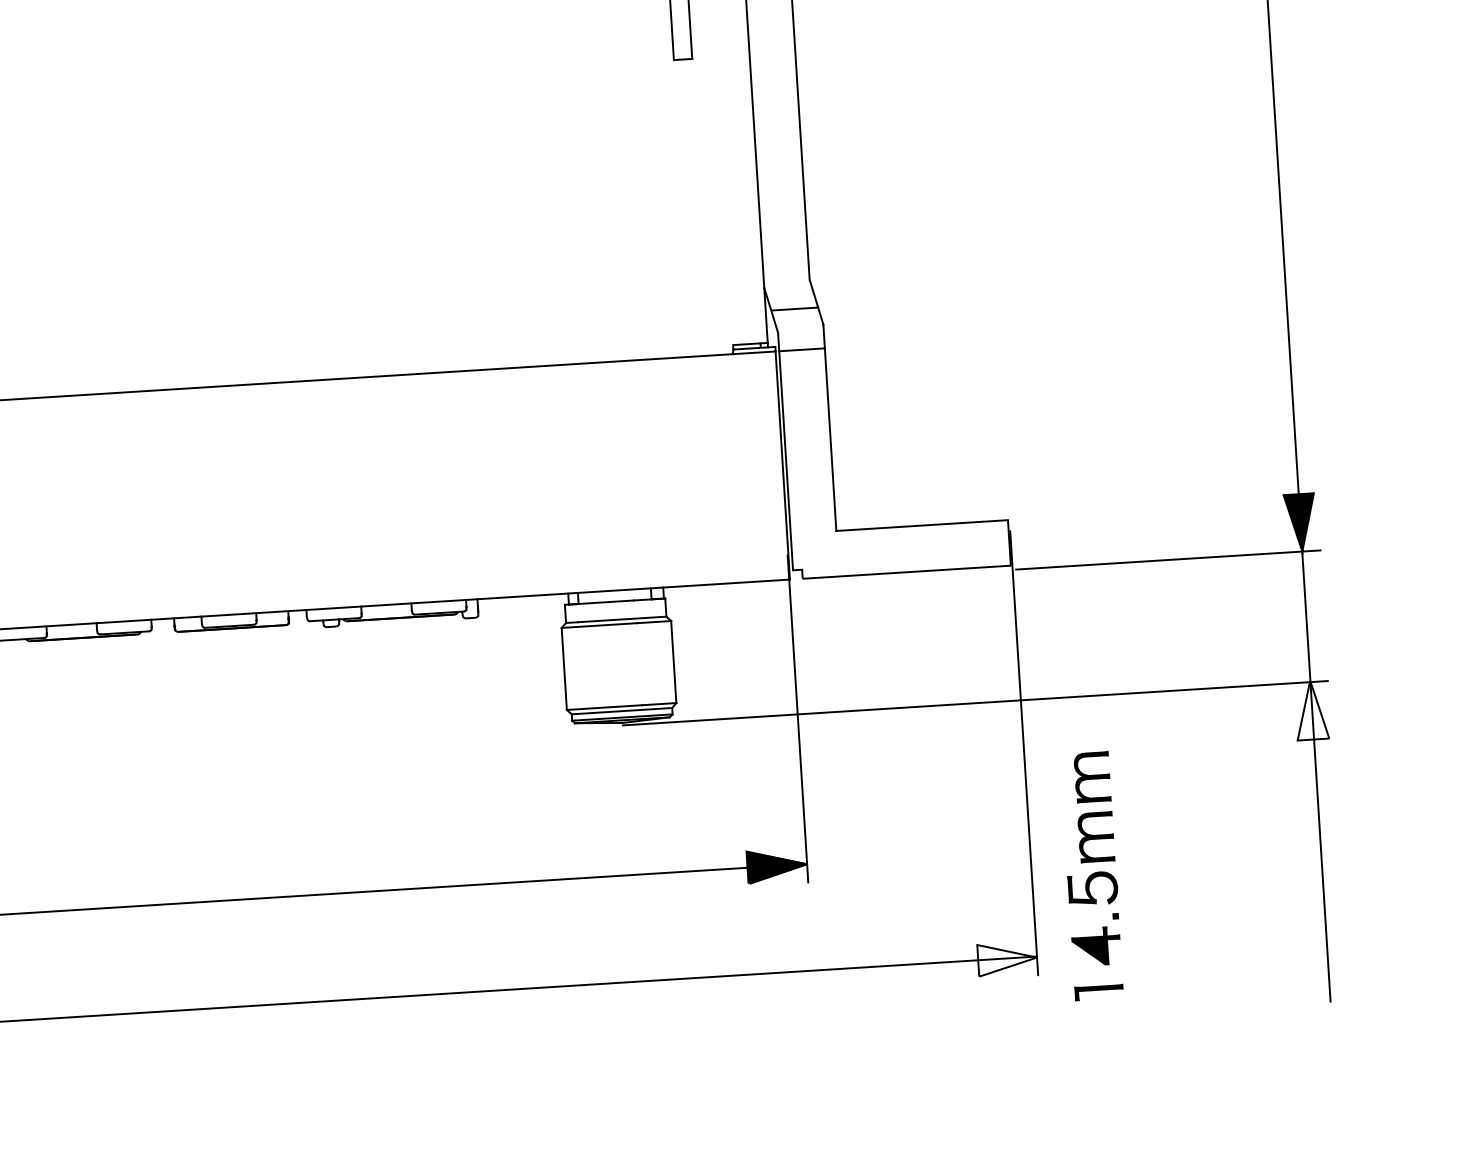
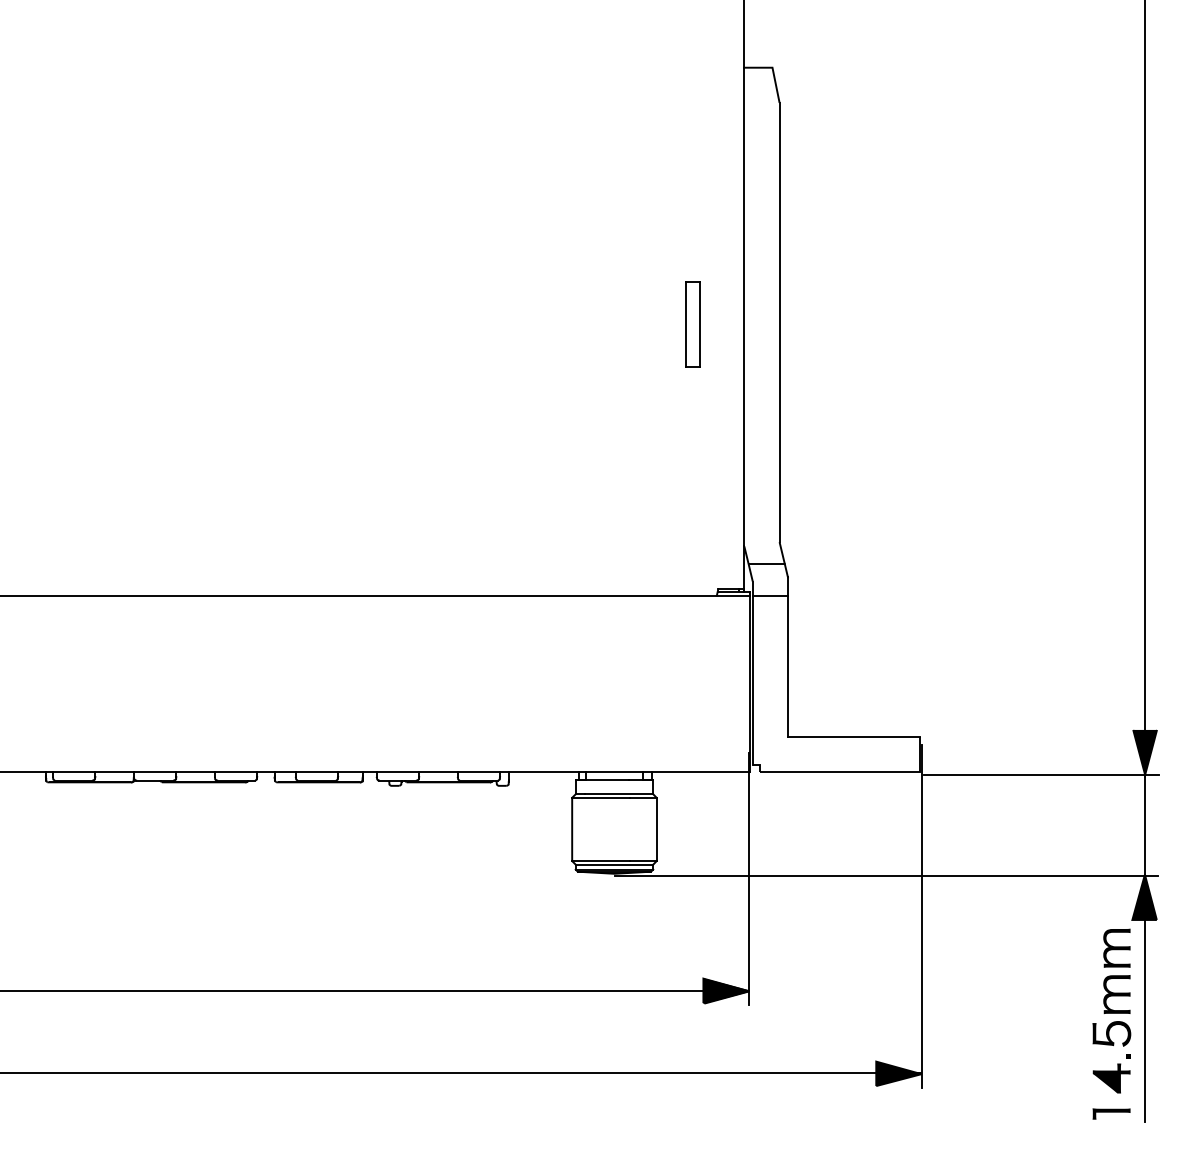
fill: (1311, 709) -> (1144, 896), added
part: (1091, 875) -> (1111, 1023), moved
fill: (1007, 958) -> (898, 1073), added

